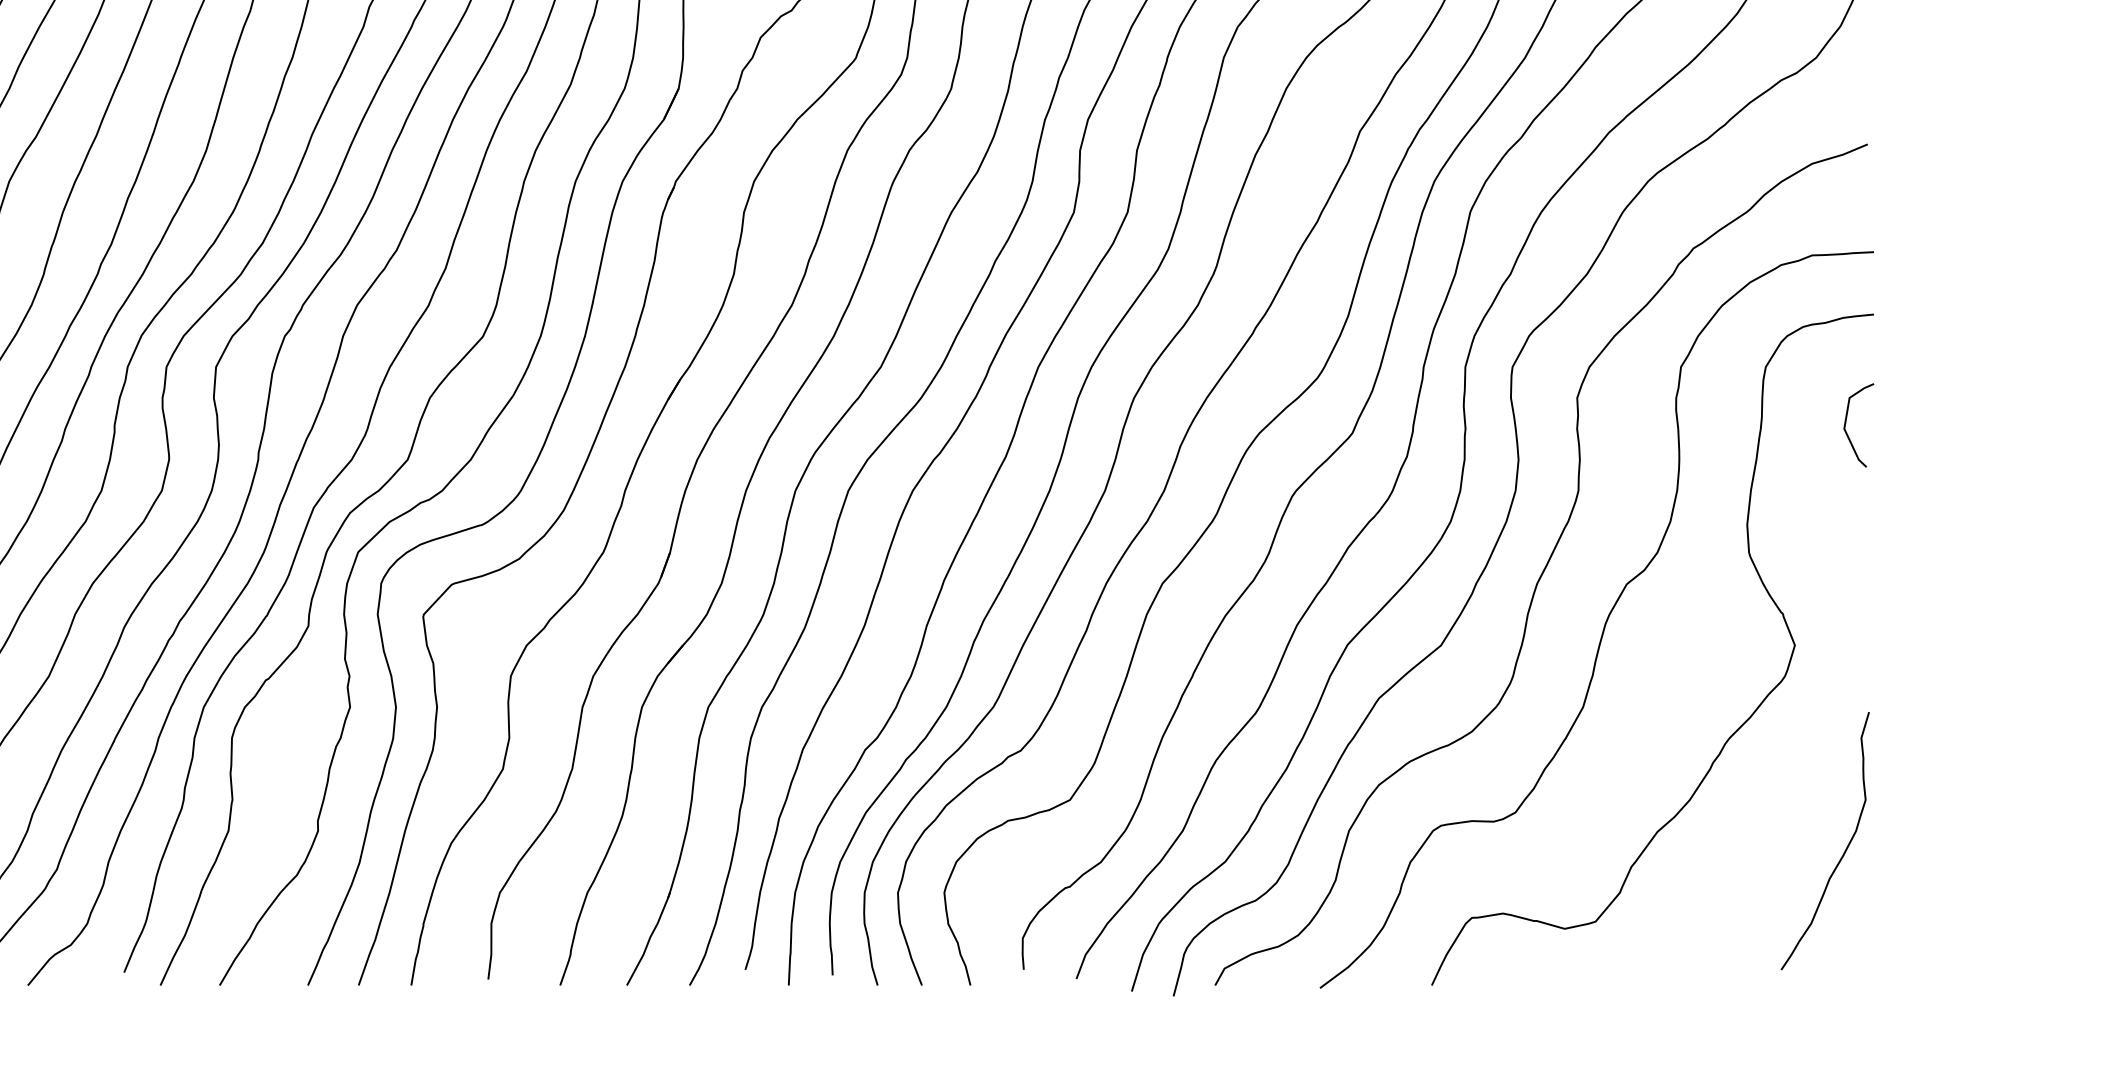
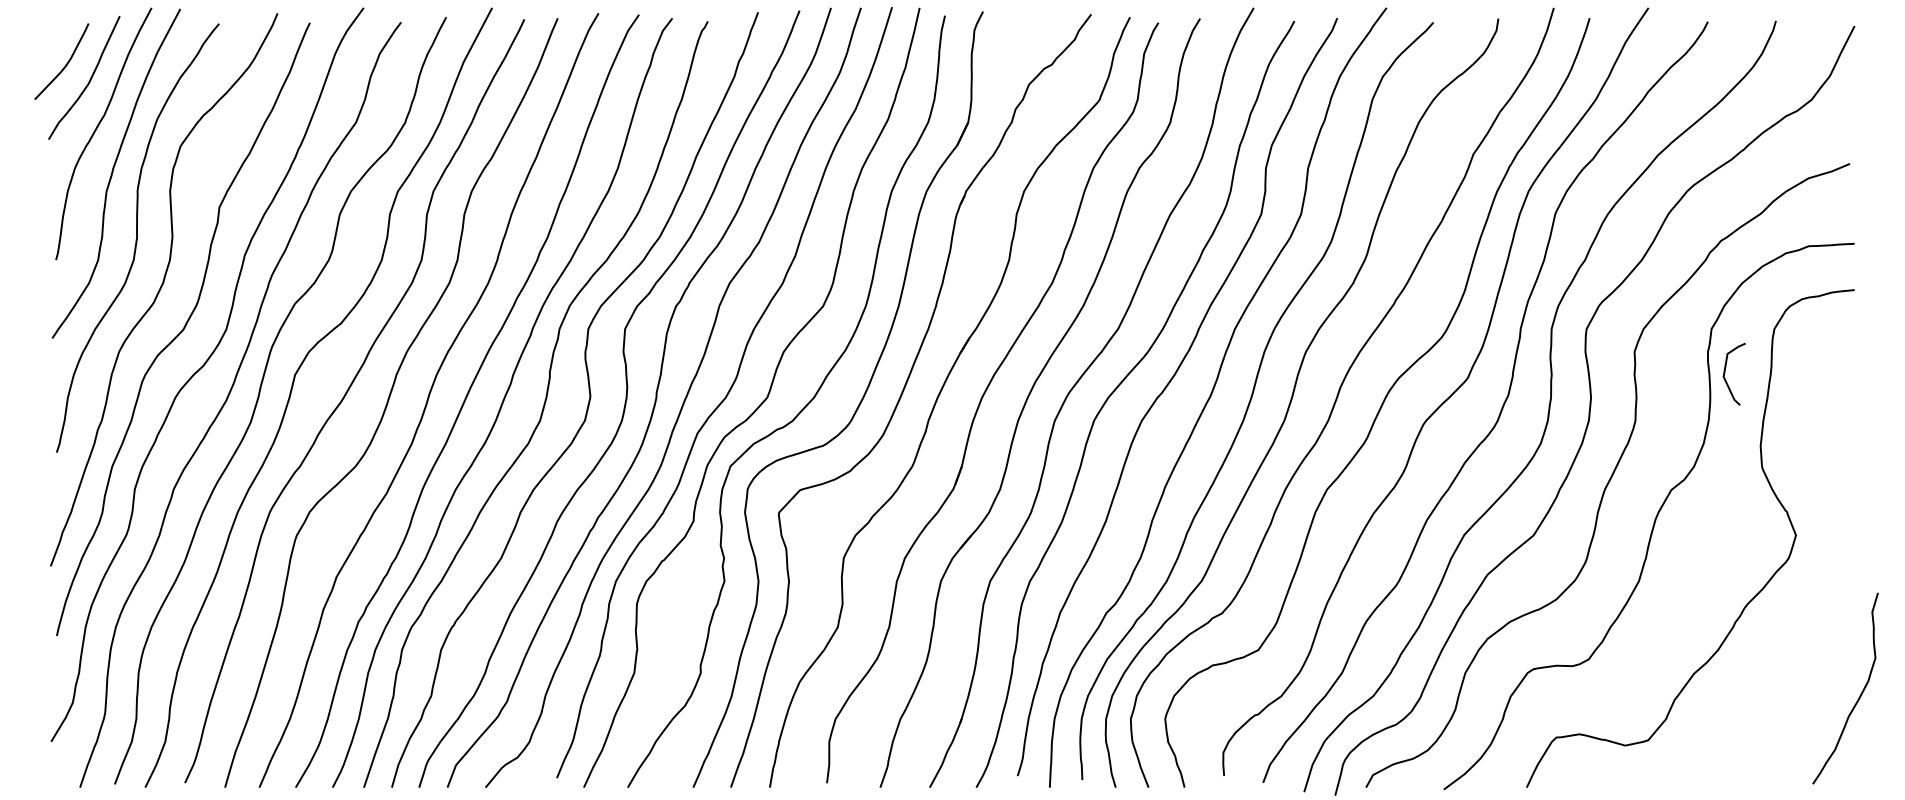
curve: (1846, 424) -> (1725, 373), moved
curve: (1844, 850) -> (1859, 695), moved

